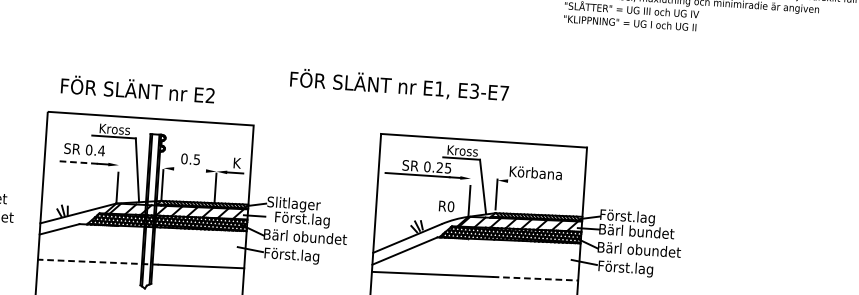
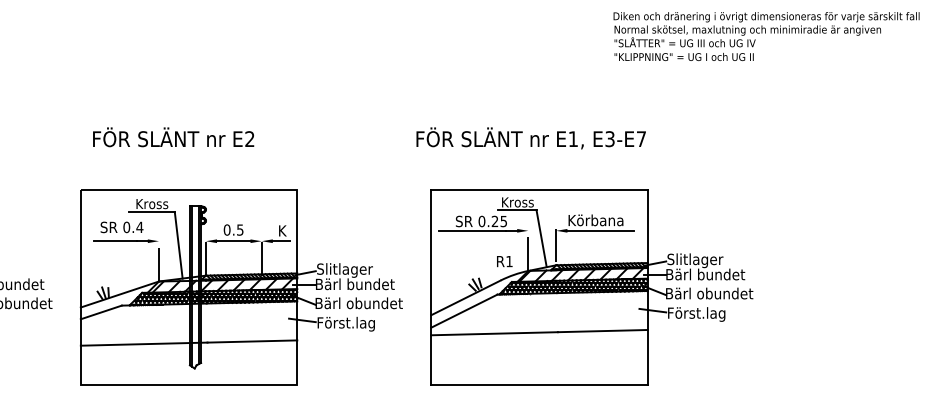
text: (398, 85) -> (530, 138), moved
text: (137, 89) -> (173, 137), moved
line: (77, 162) -> (115, 241), dashed -> solid
line: (189, 170) -> (233, 241), added
line: (539, 182) -> (600, 230), added
text: (451, 206) -> (509, 261), R0 -> R1
text: (627, 217) -> (694, 260), Först.lag -> Slitlager
text: (303, 219) -> (355, 285), Först.lag -> Bärl bundet
line: (97, 262) -> (143, 344), dashed -> solid
line: (535, 279) -> (602, 331), dashed -> solid

